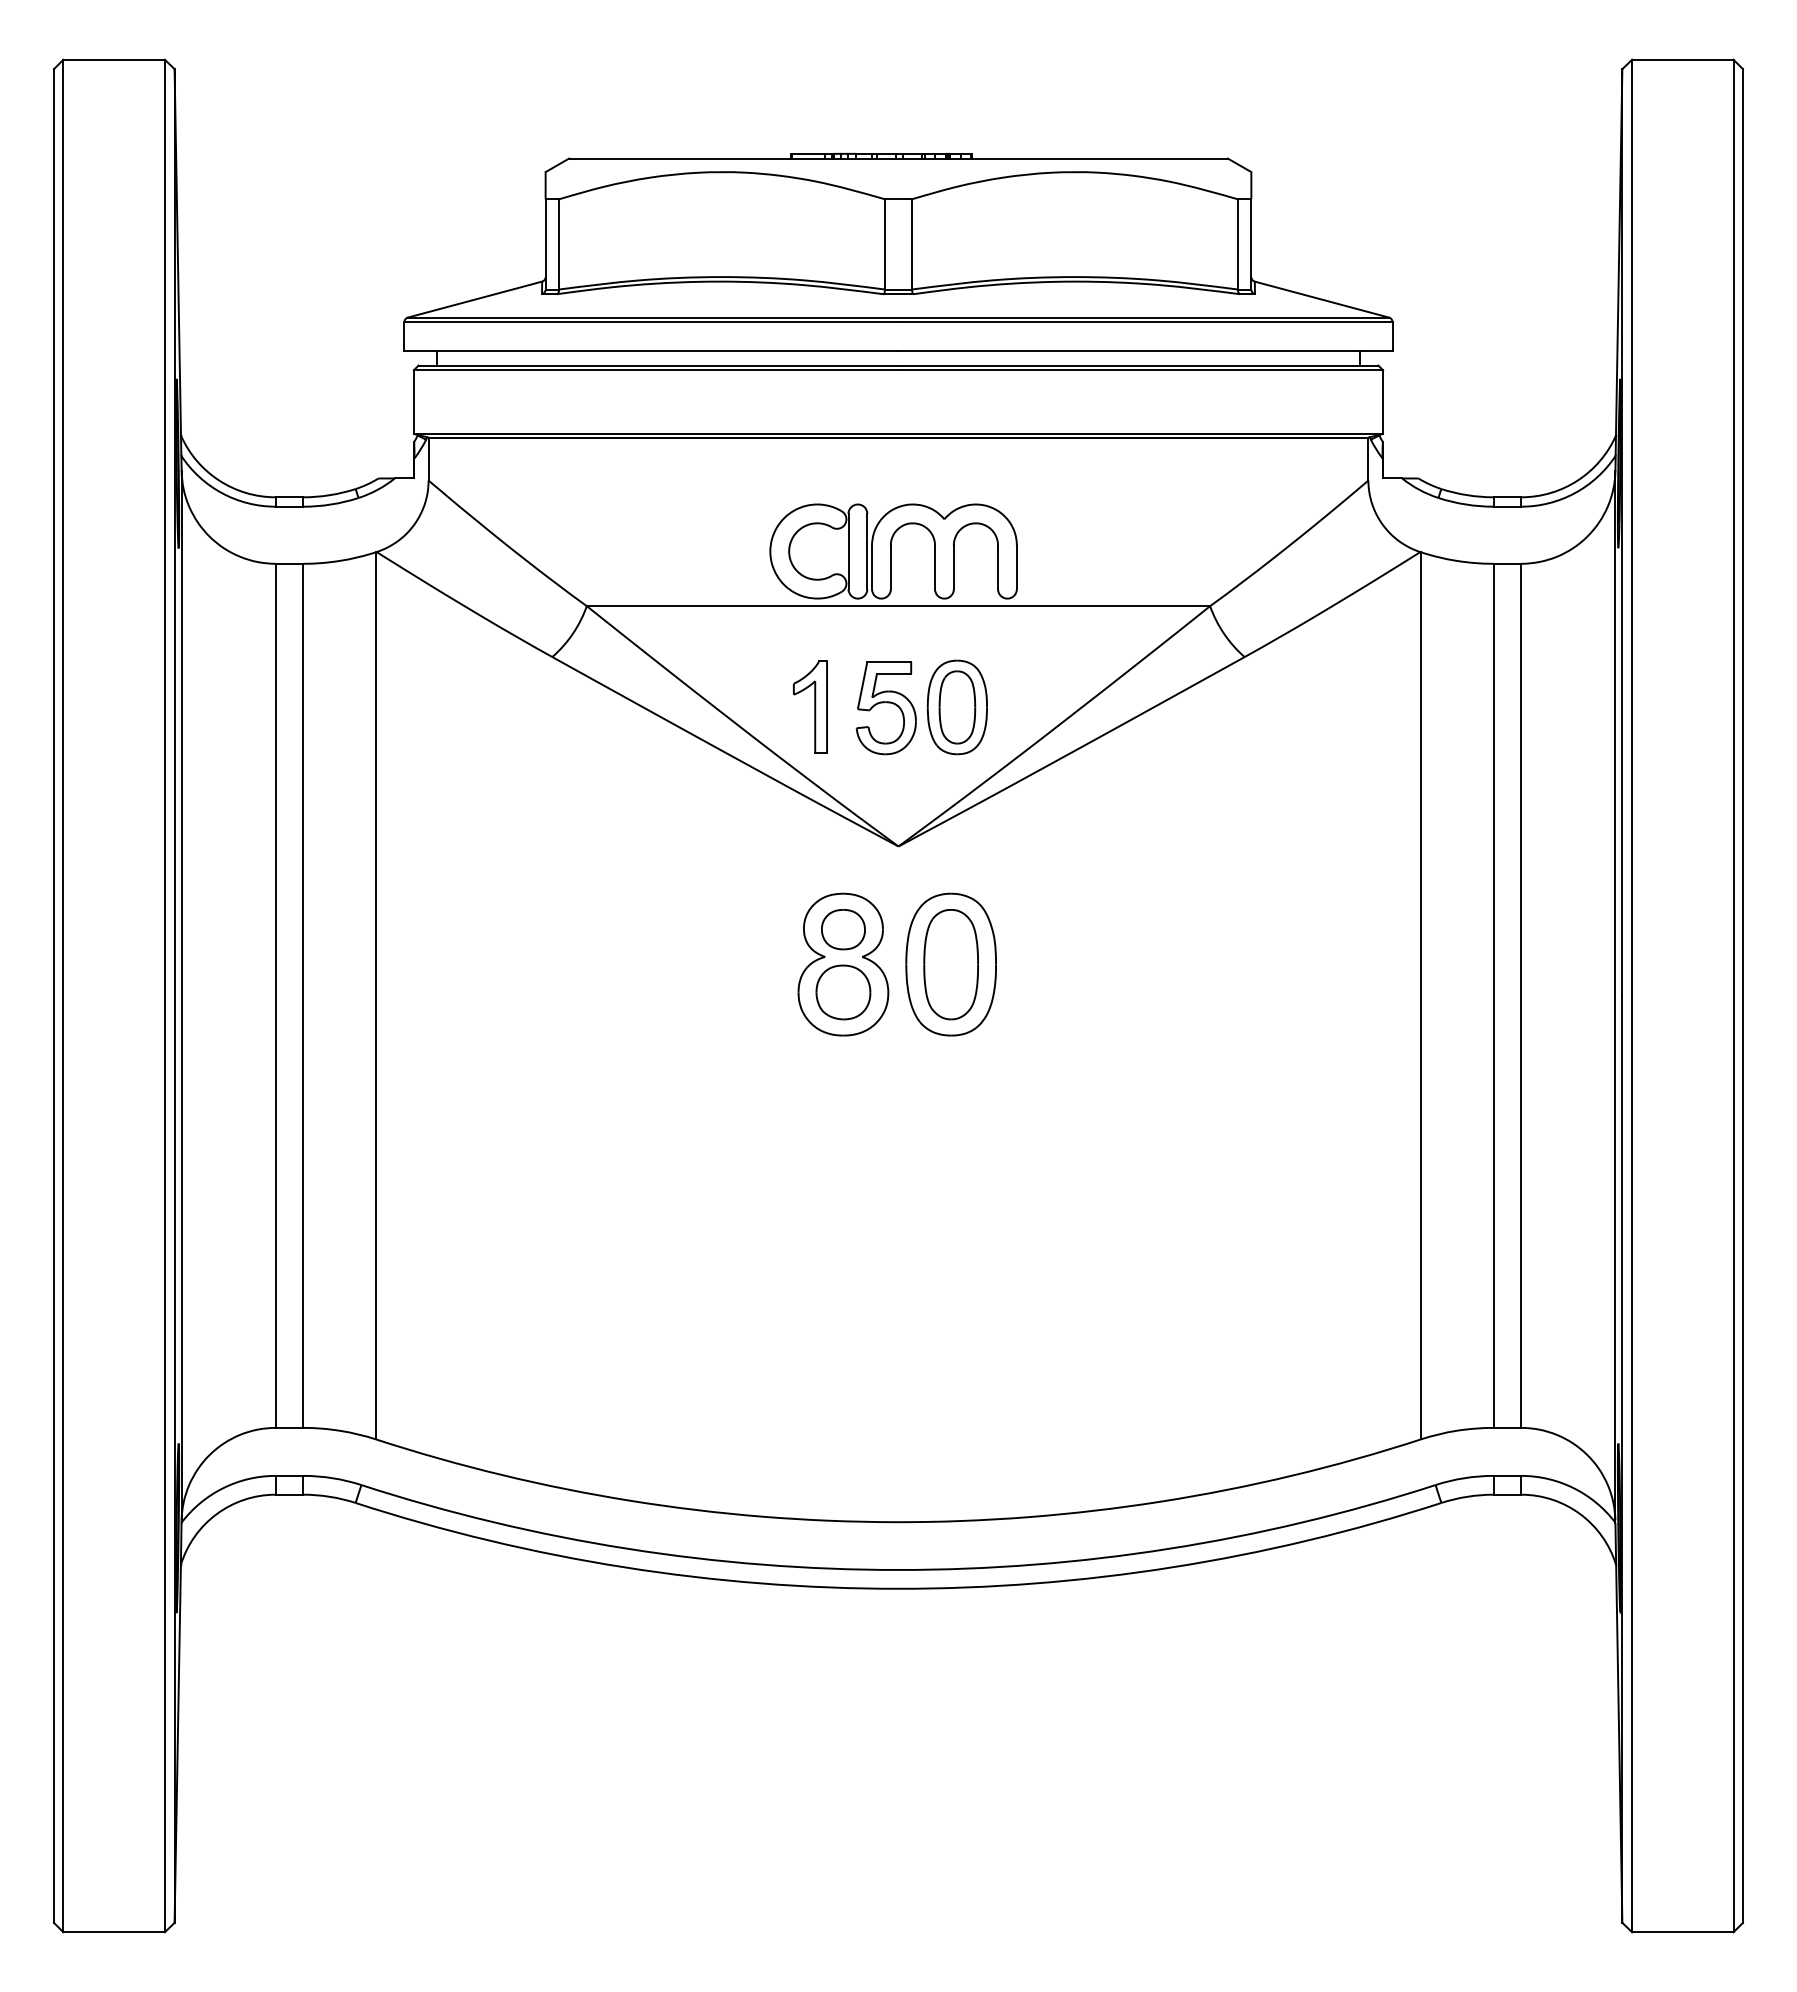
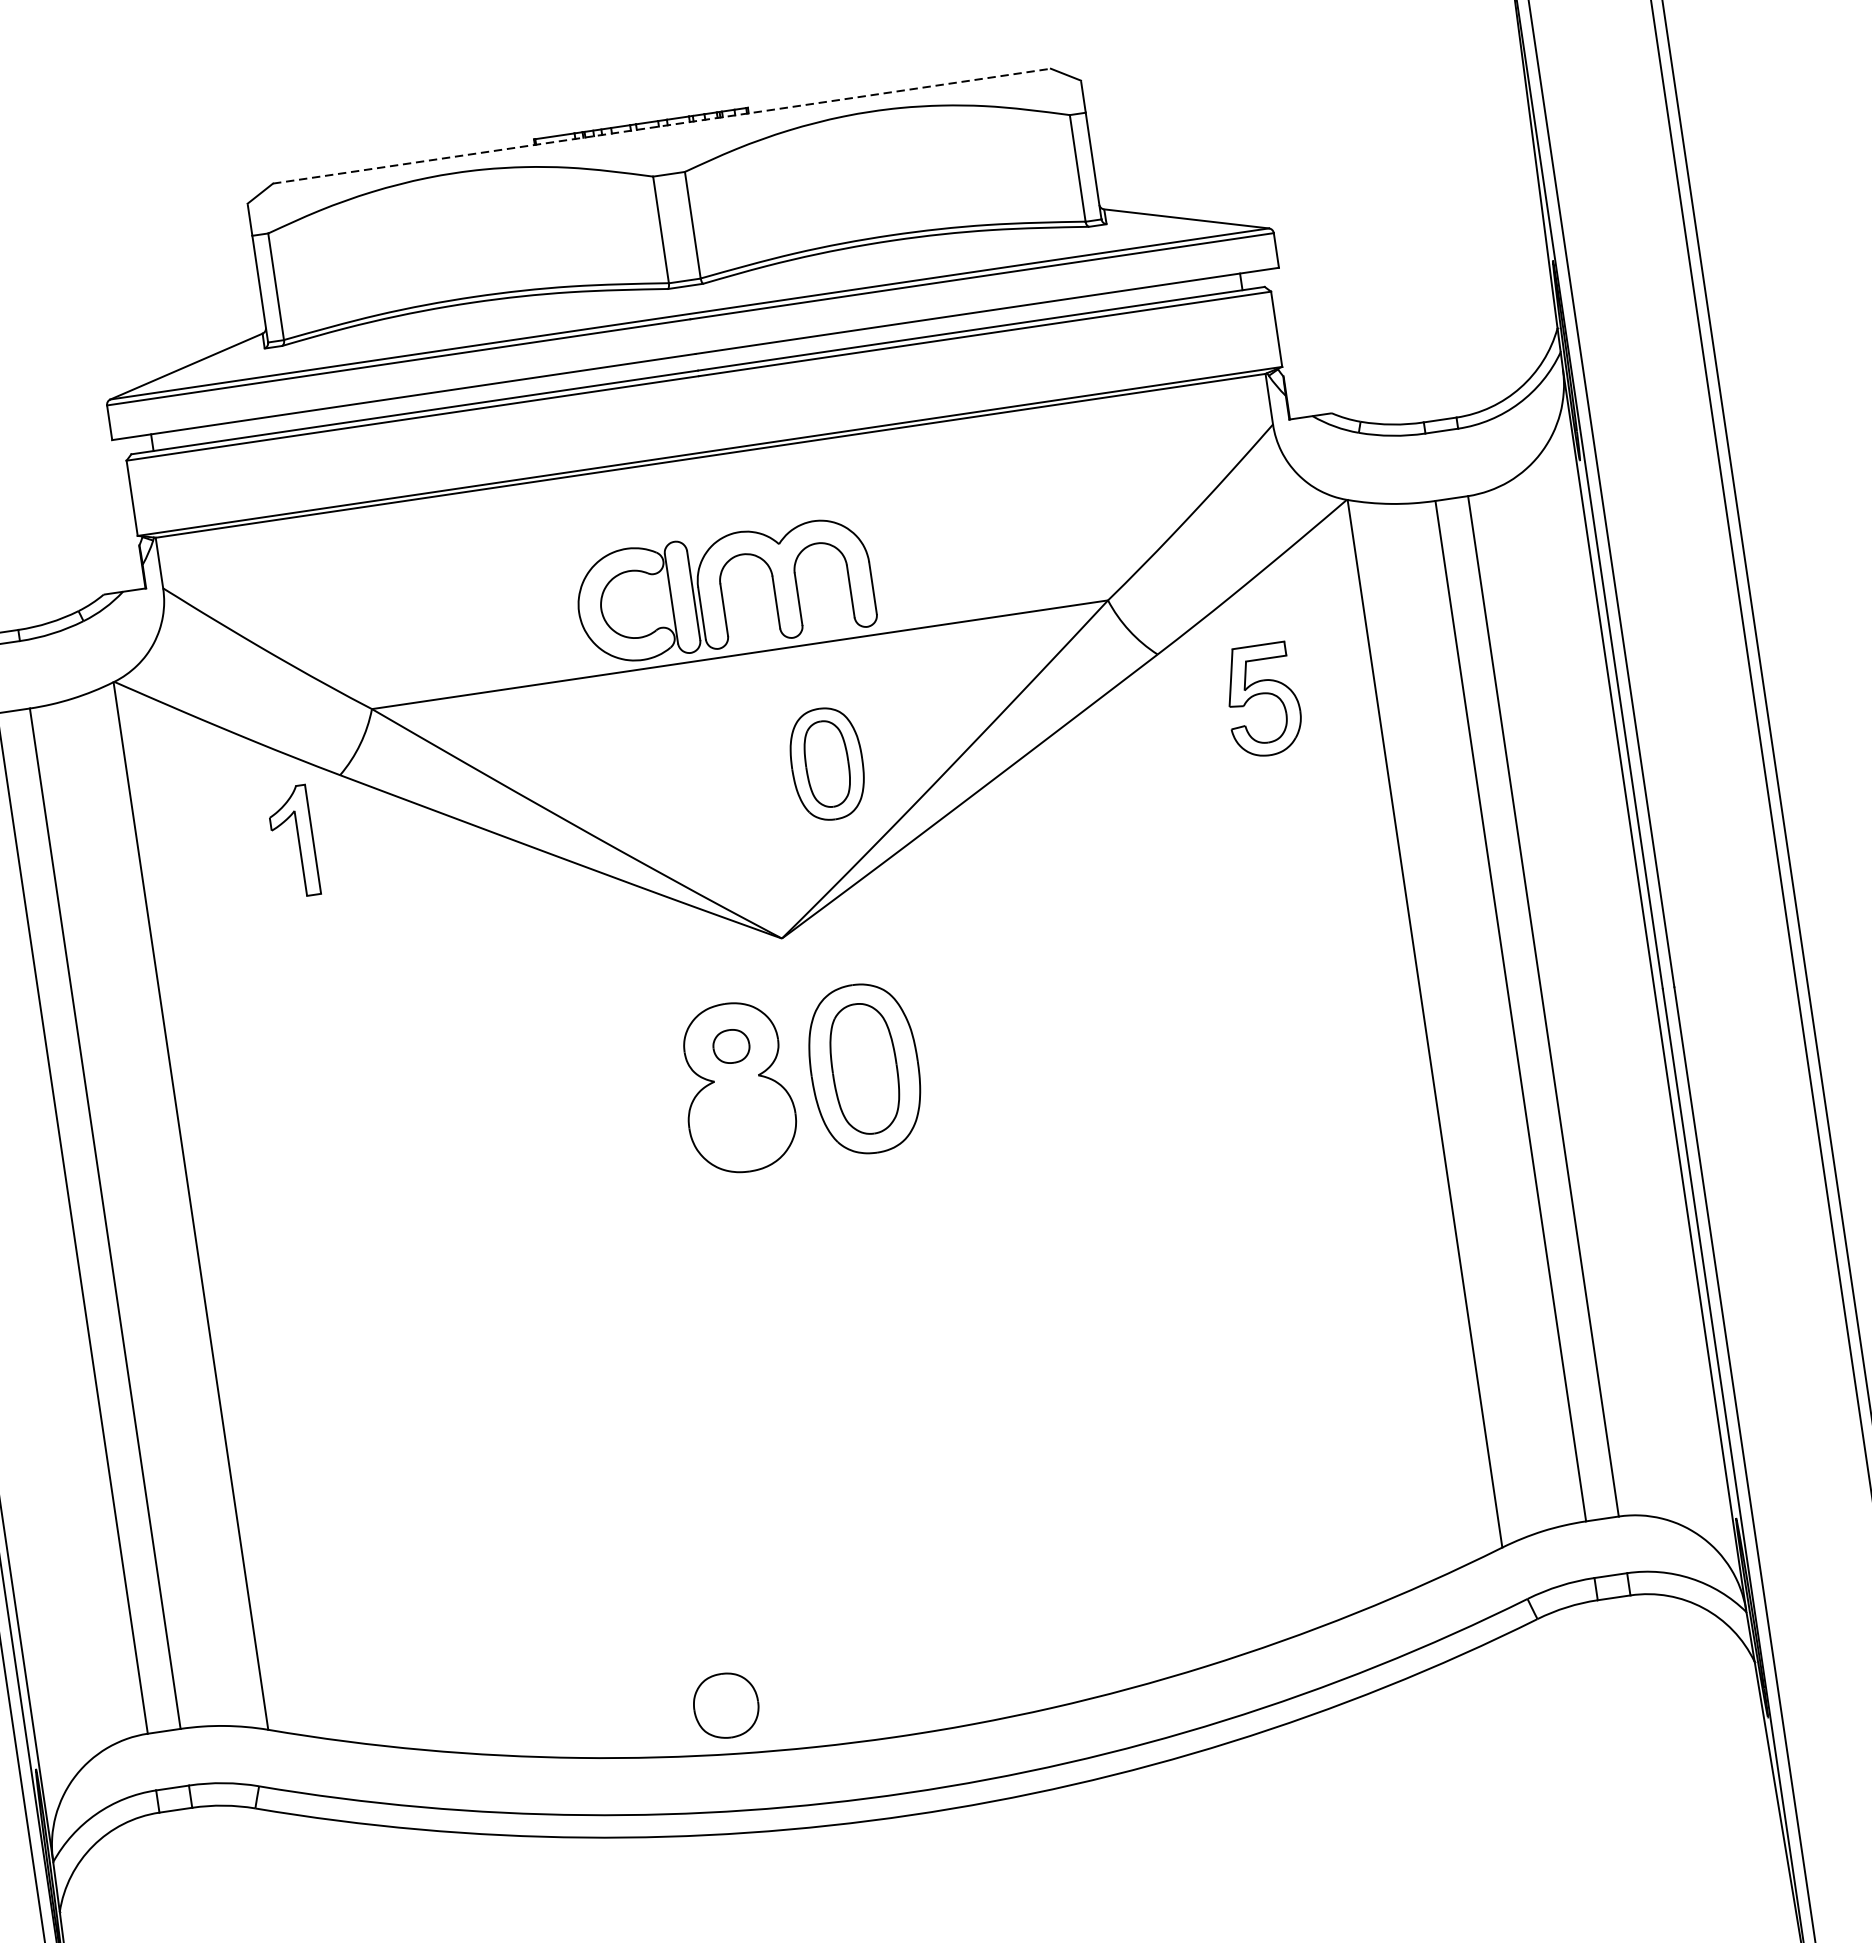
line: (898, 158) -> (661, 126), solid -> dashed
part: (810, 706) -> (293, 841), moved
part: (885, 708) -> (1262, 701), moved
part: (843, 929) -> (731, 1046), size x0.7
part: (843, 992) -> (726, 1705), moved

